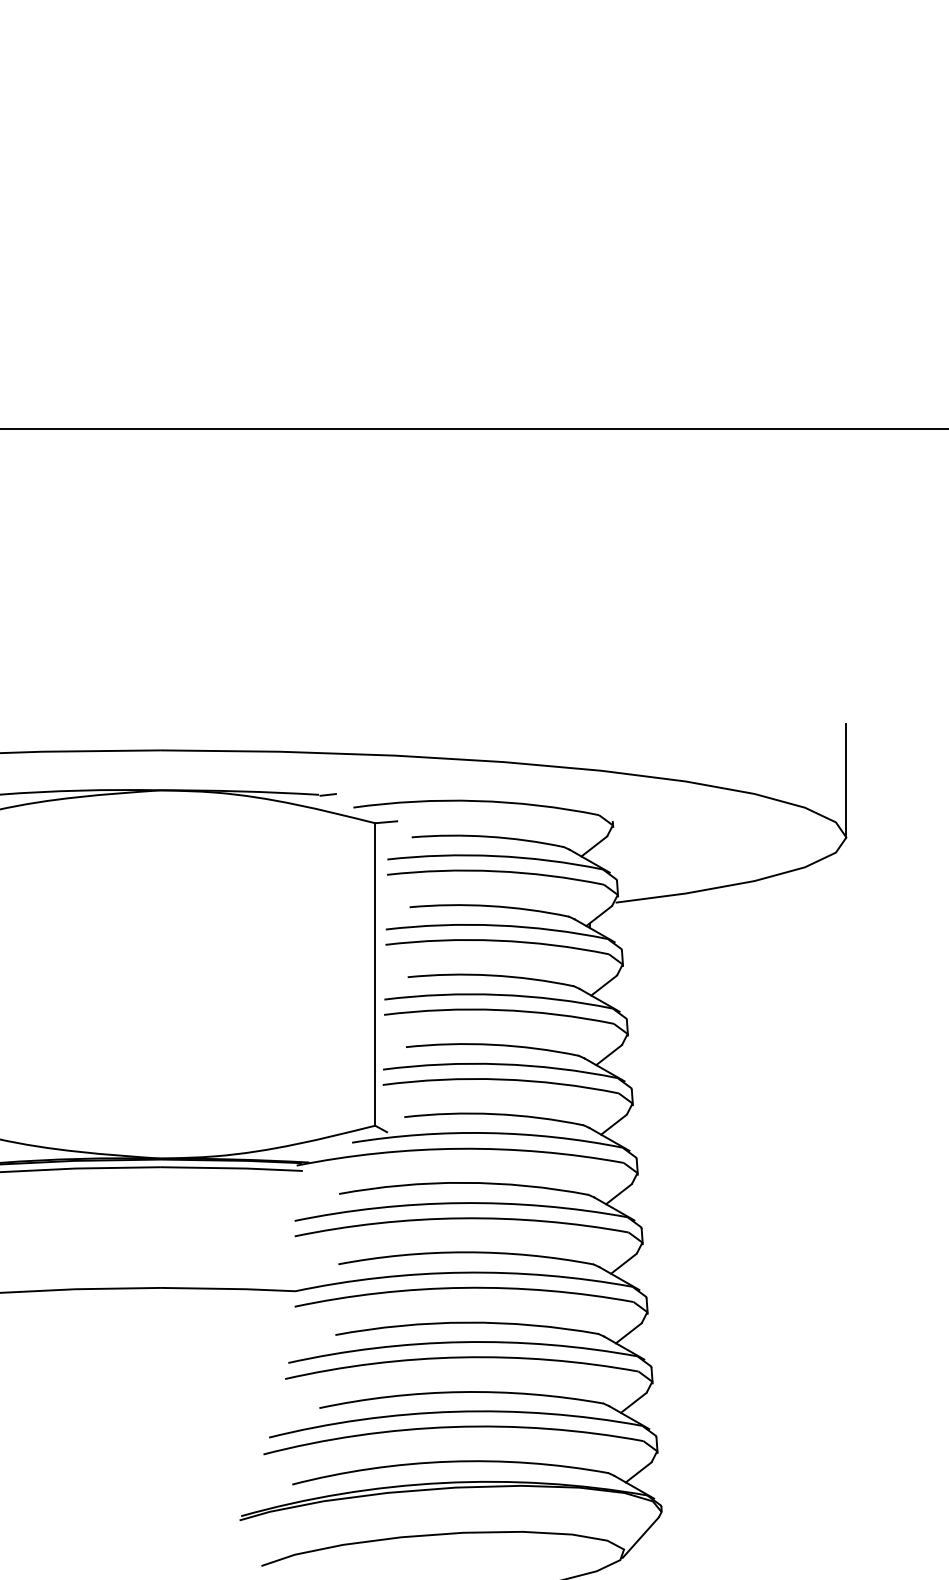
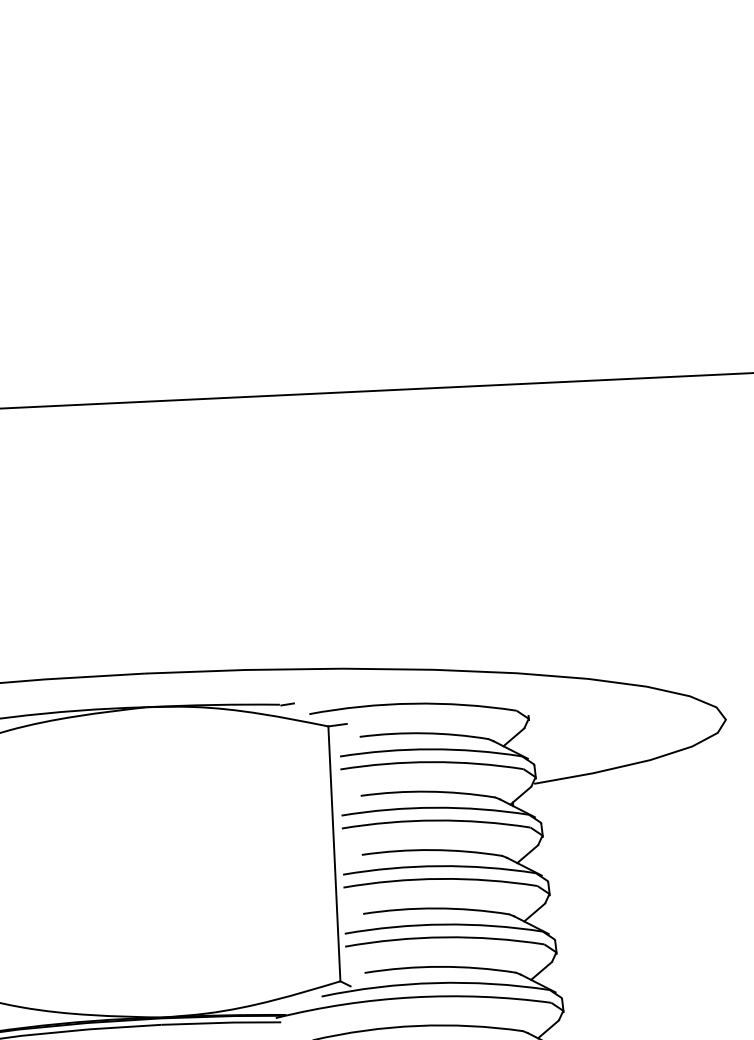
line: (846, 780) -> (723, 671), removed

